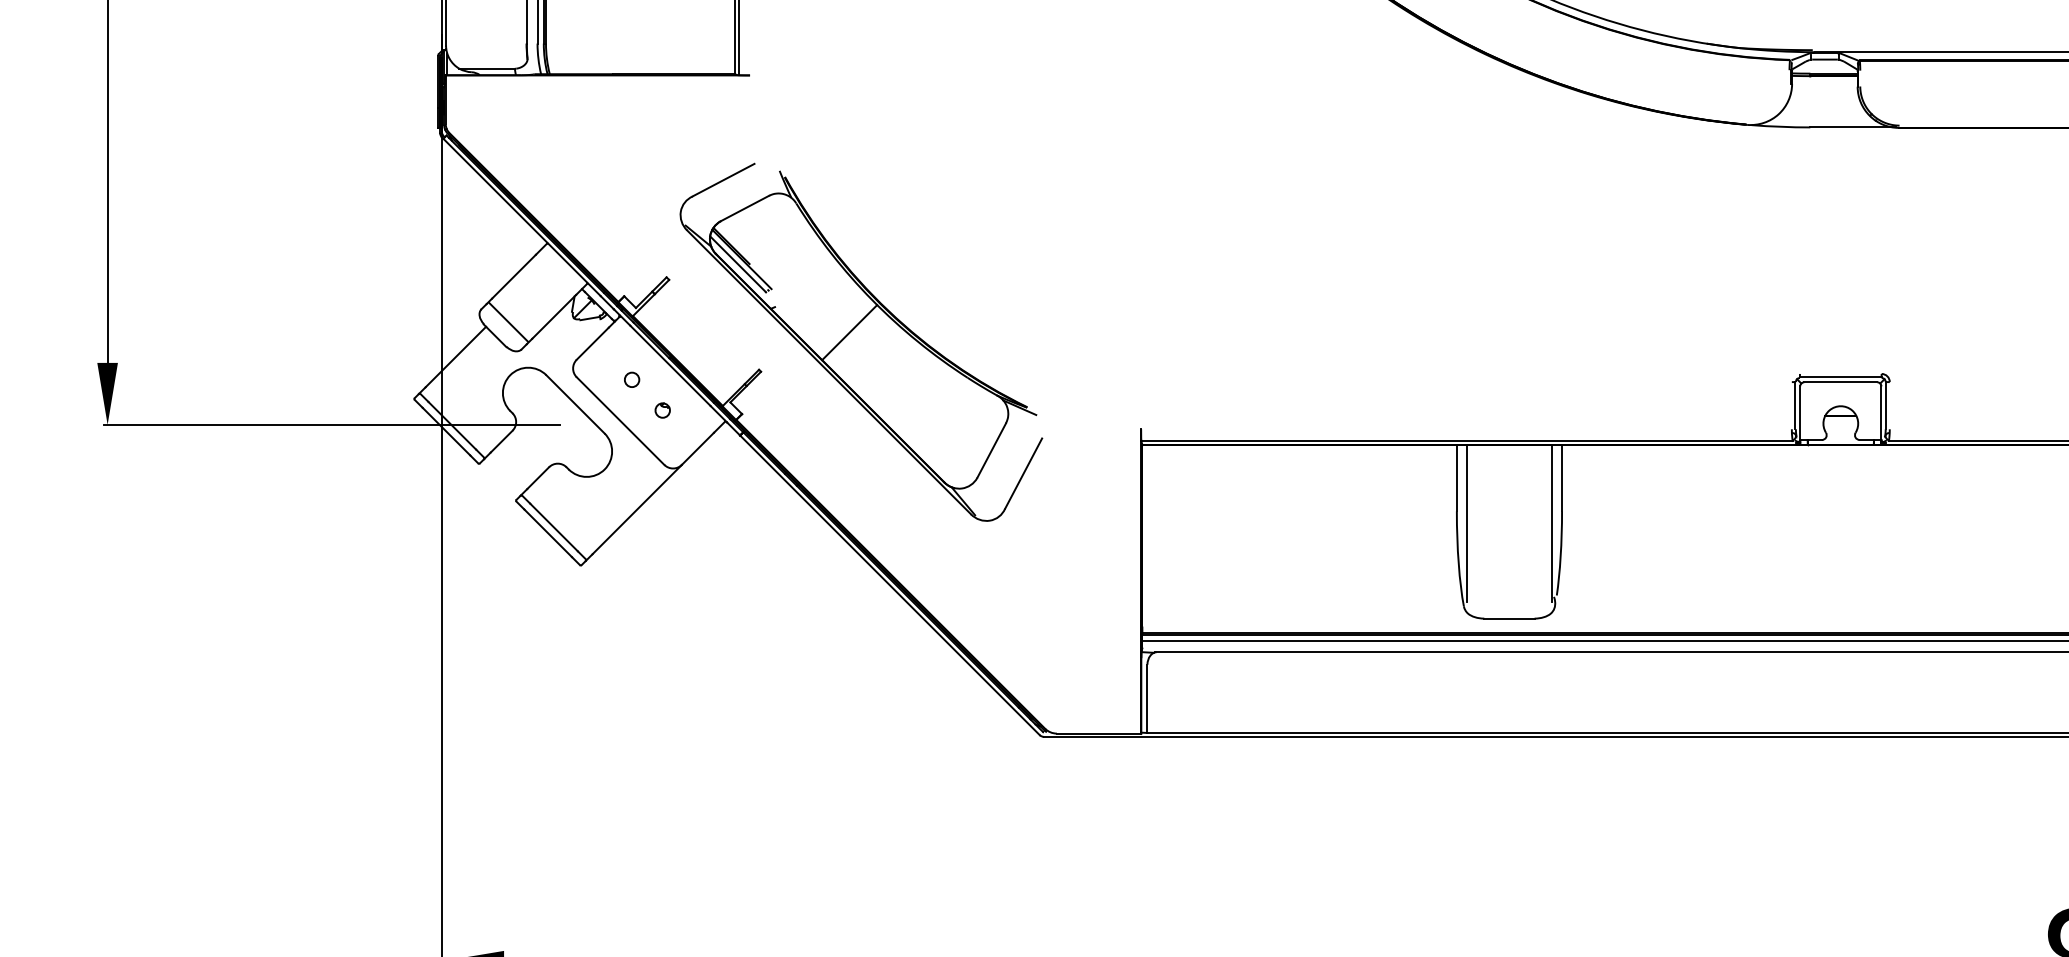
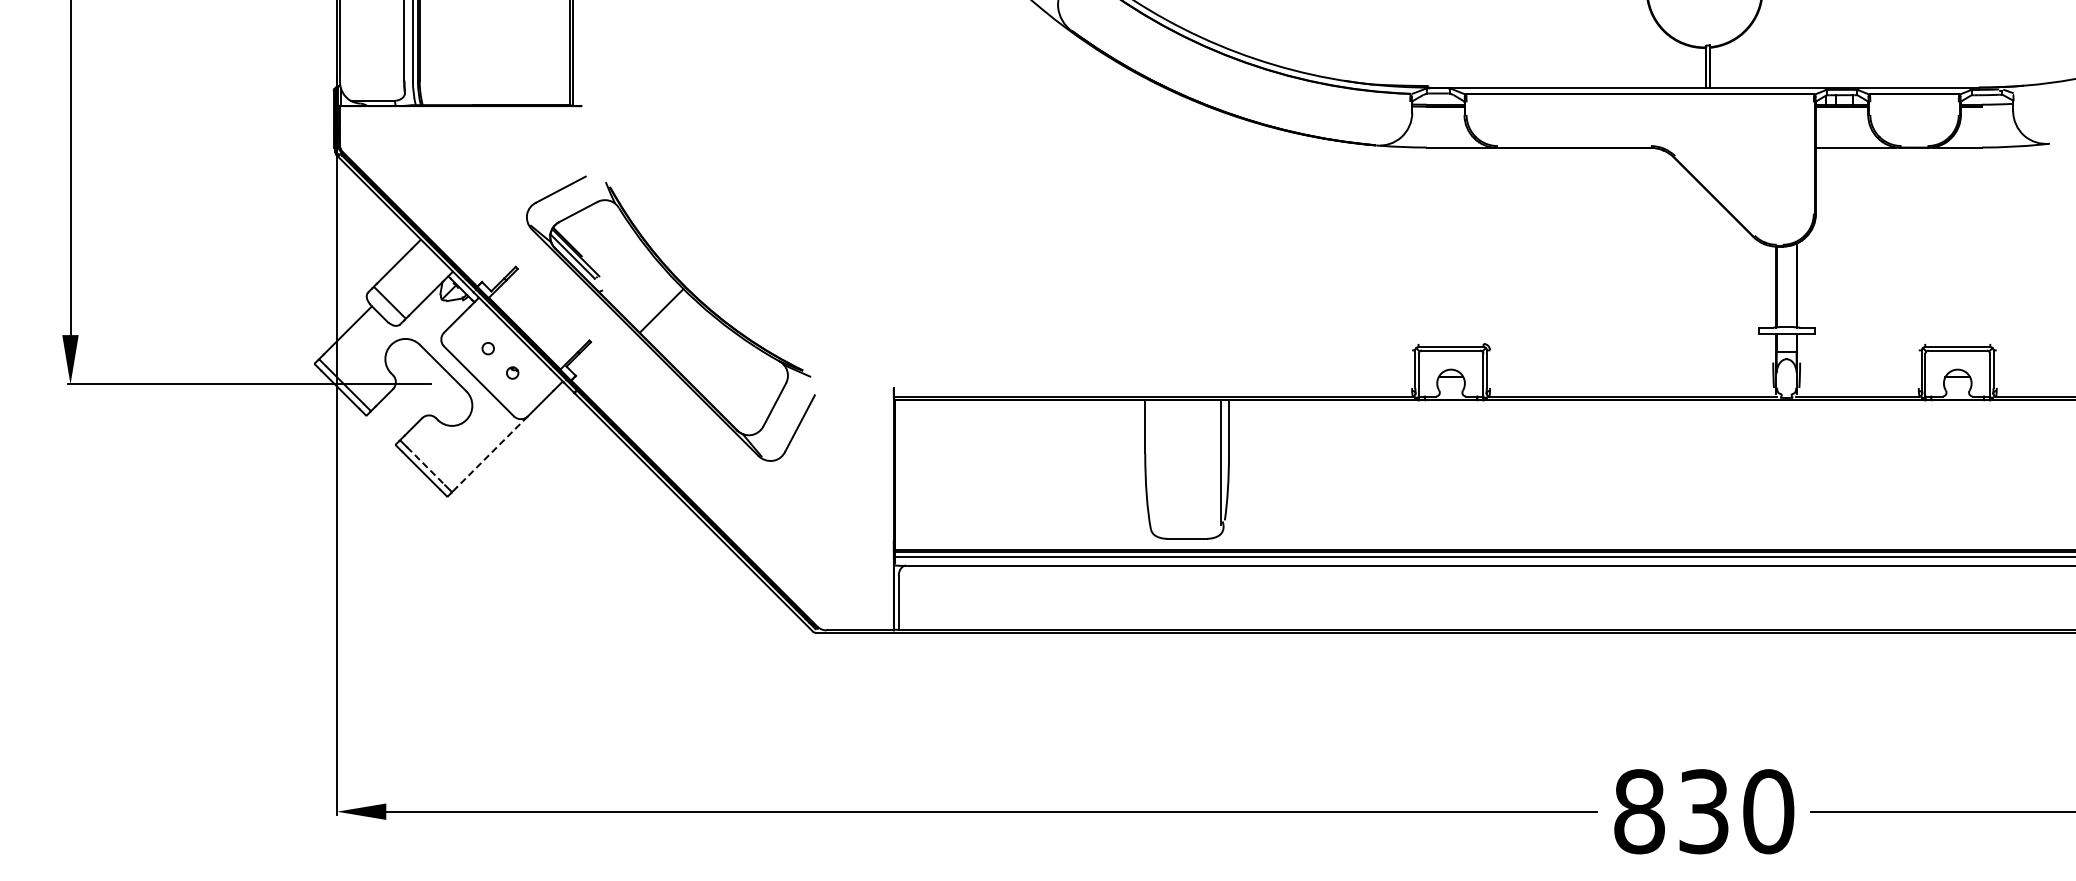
line: (636, 510) -> (491, 452), solid -> dashed
line: (1467, 522) -> (1153, 462), removed
line: (554, 527) -> (426, 466), solid -> dashed

